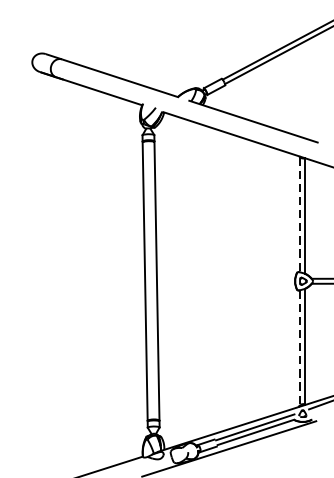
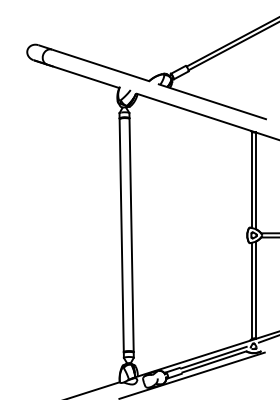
line: (300, 215) -> (251, 180), dashed -> solid
line: (300, 348) -> (251, 291), dashed -> solid

